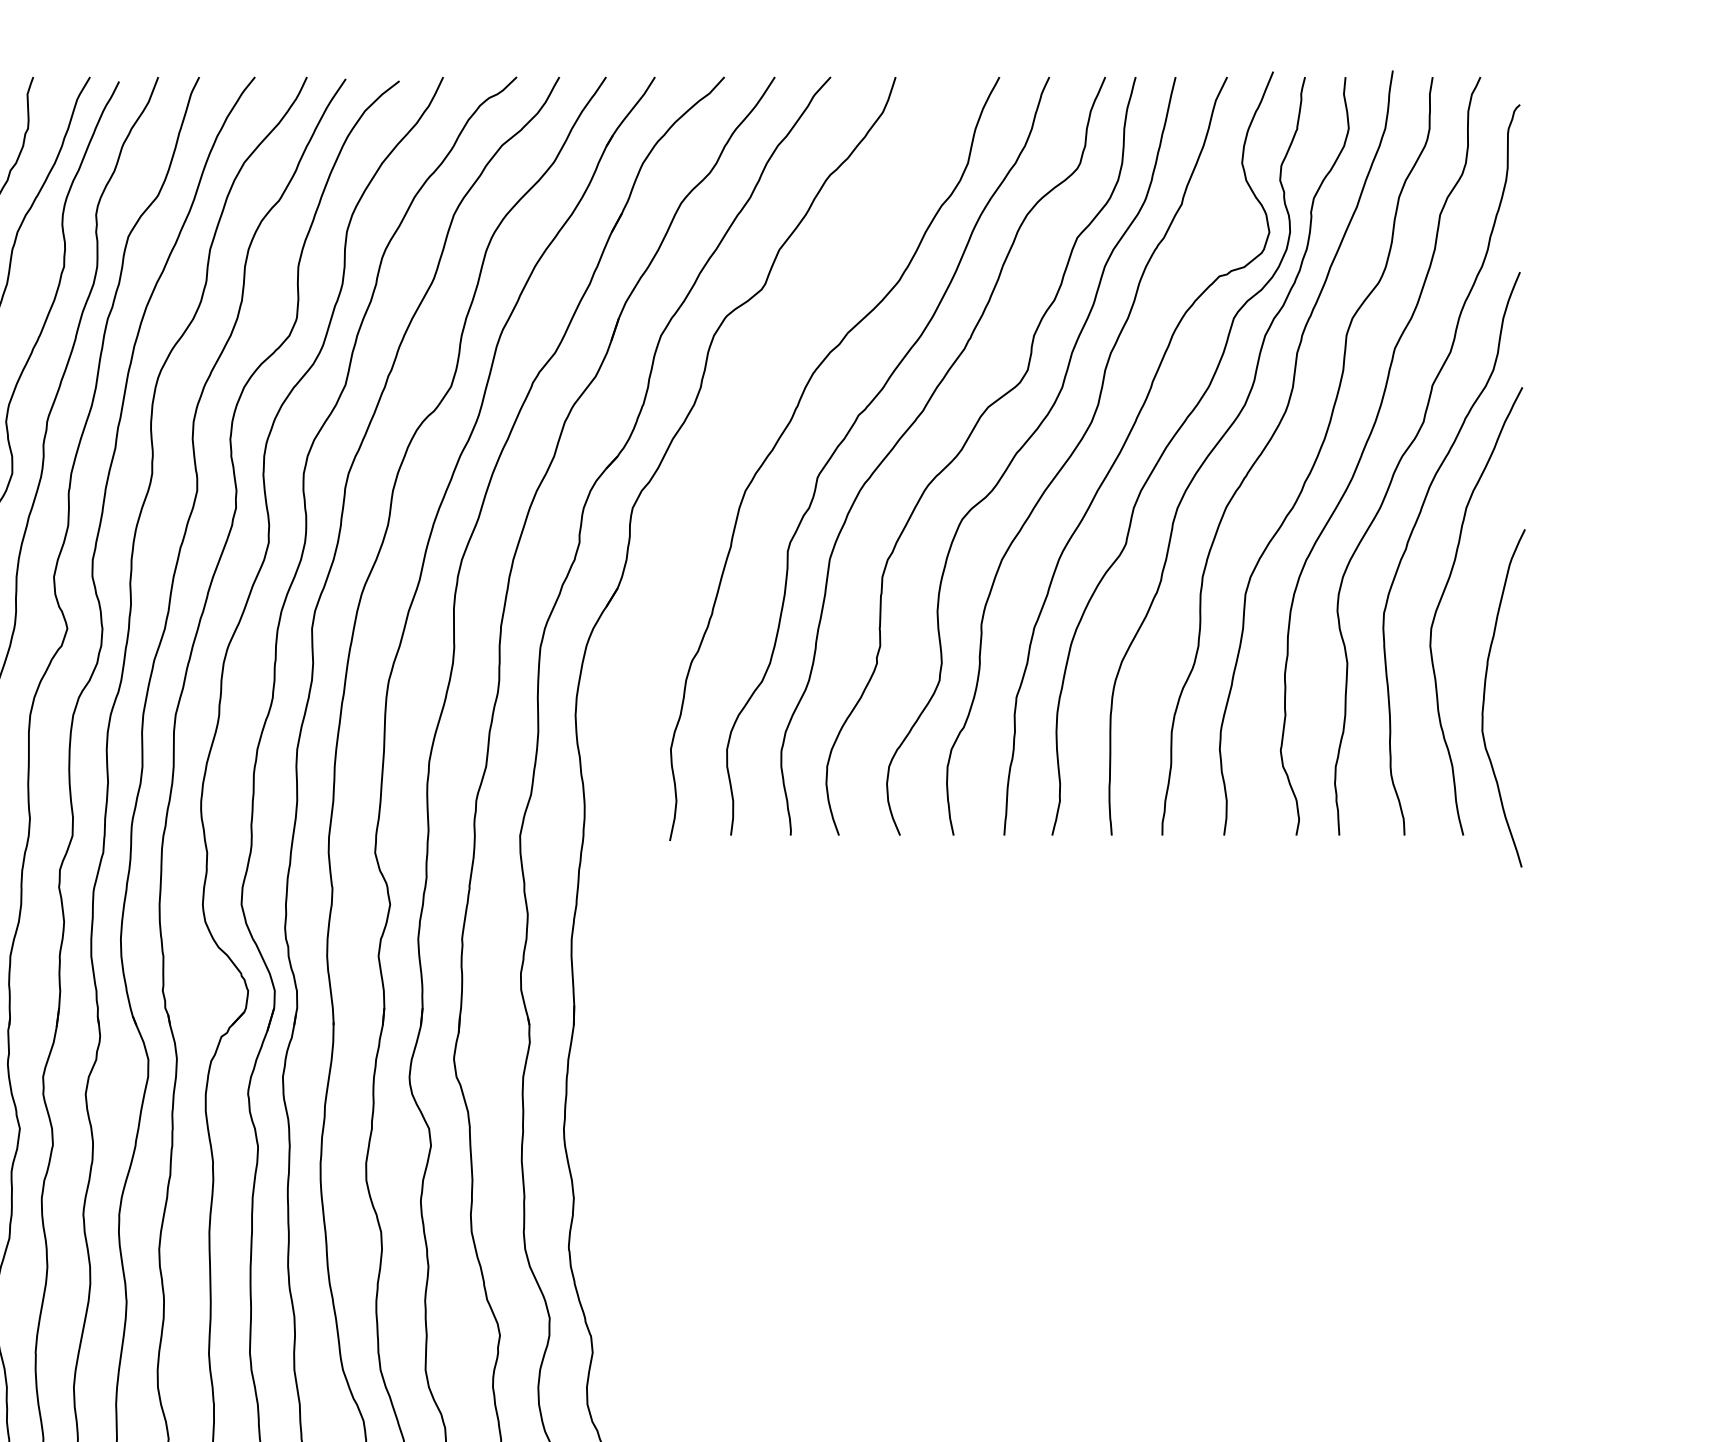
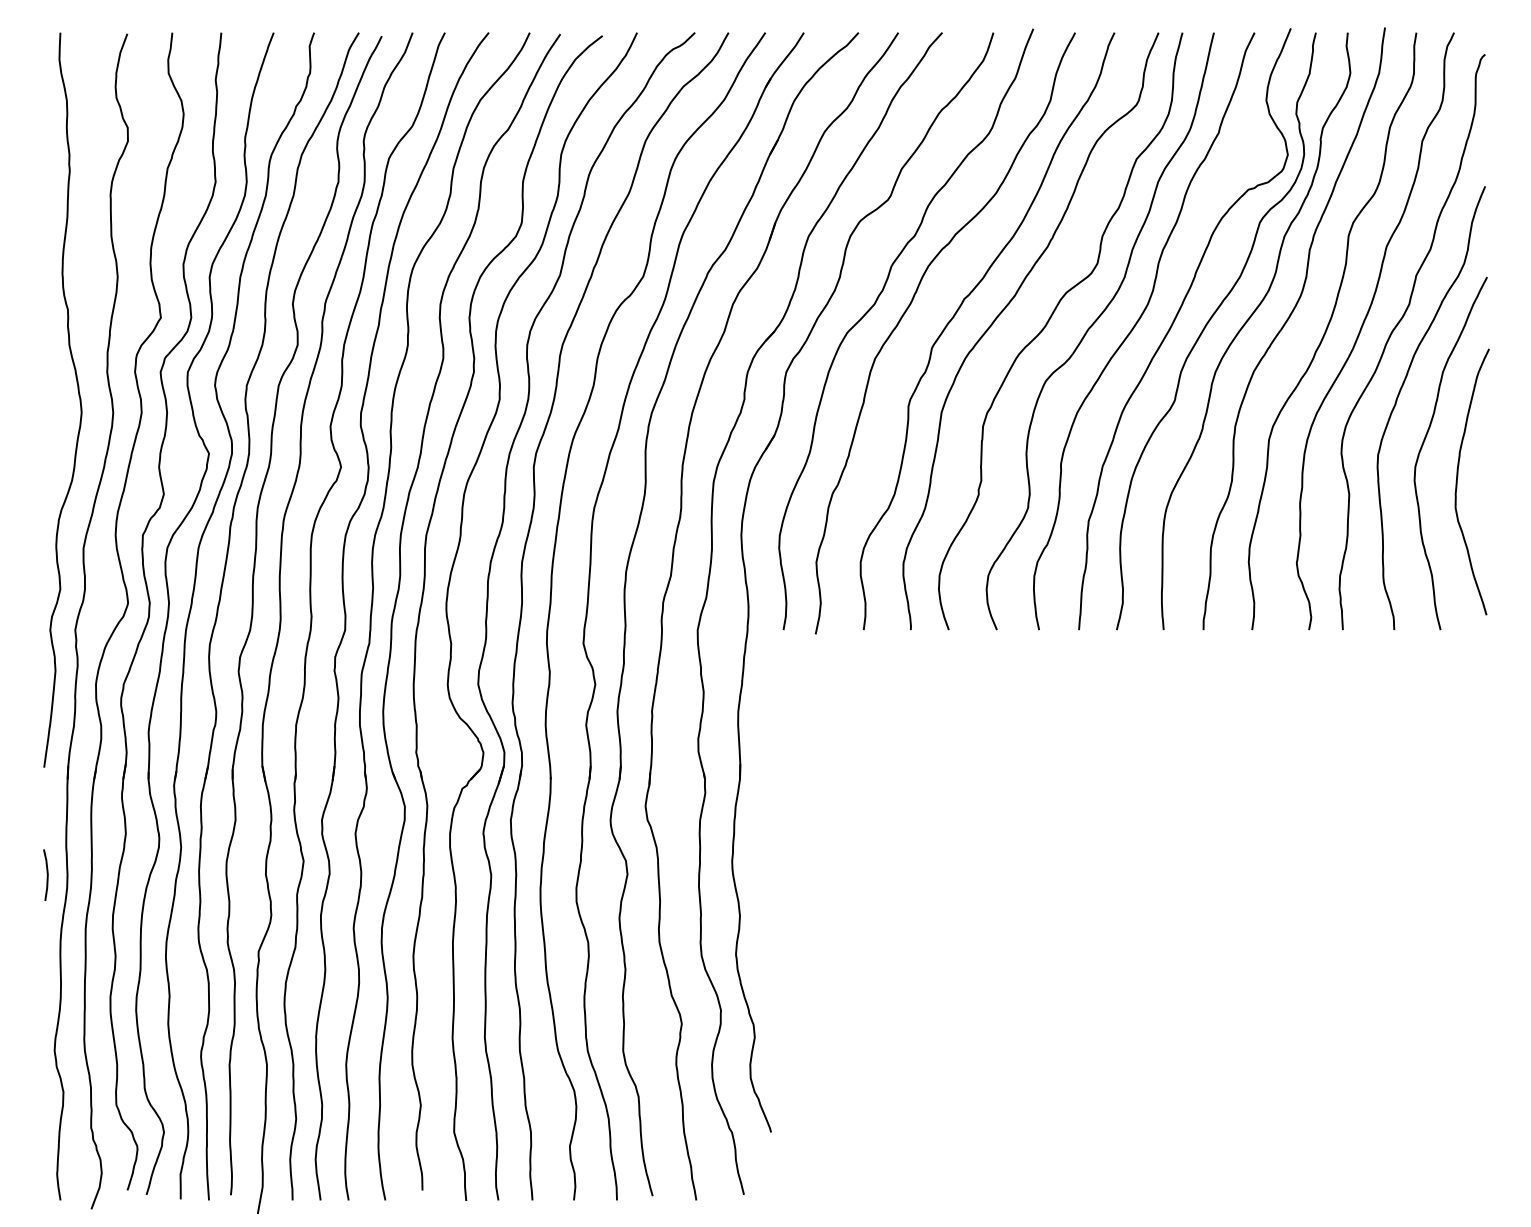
curve: (745, 422) -> (875, 304), added
curve: (1486, 691) -> (1458, 476), moved

